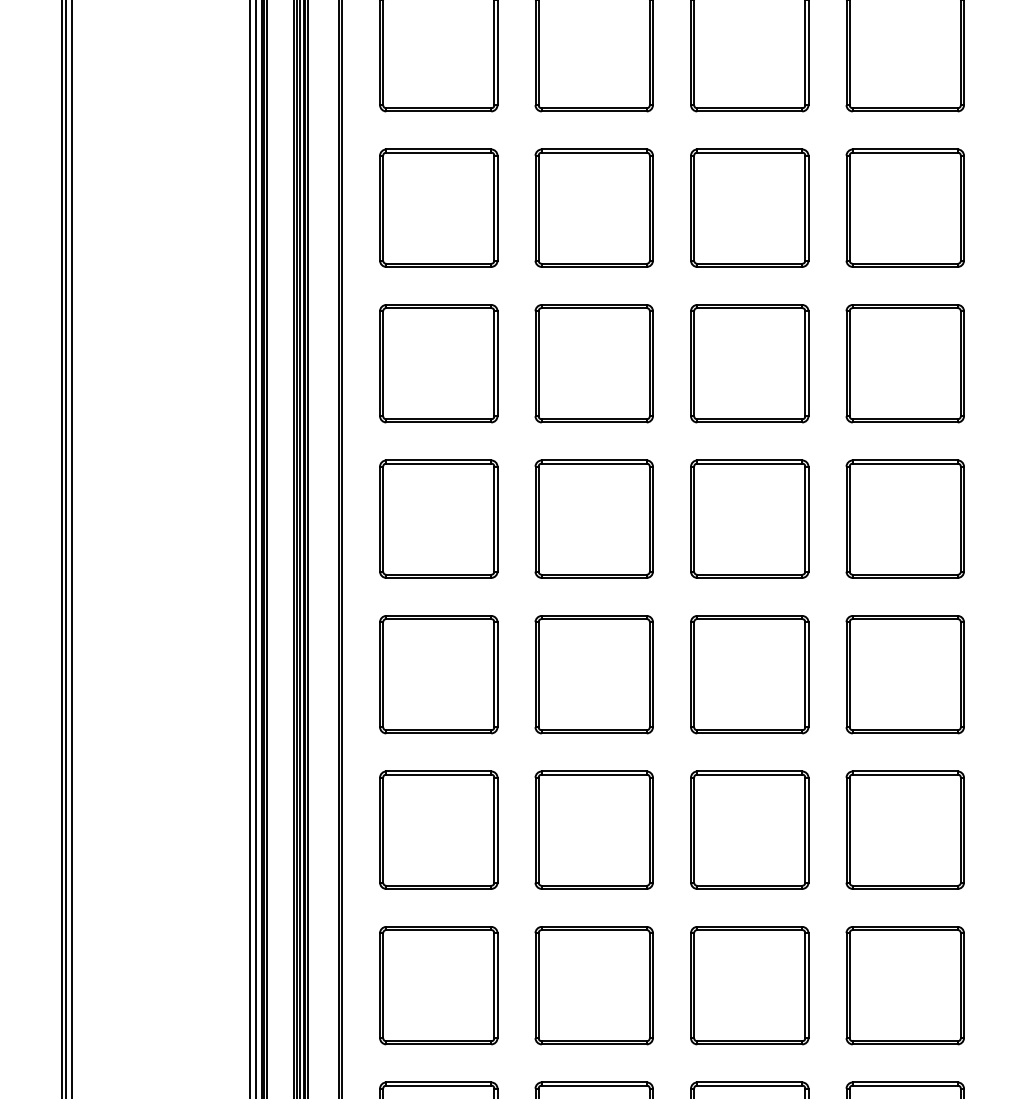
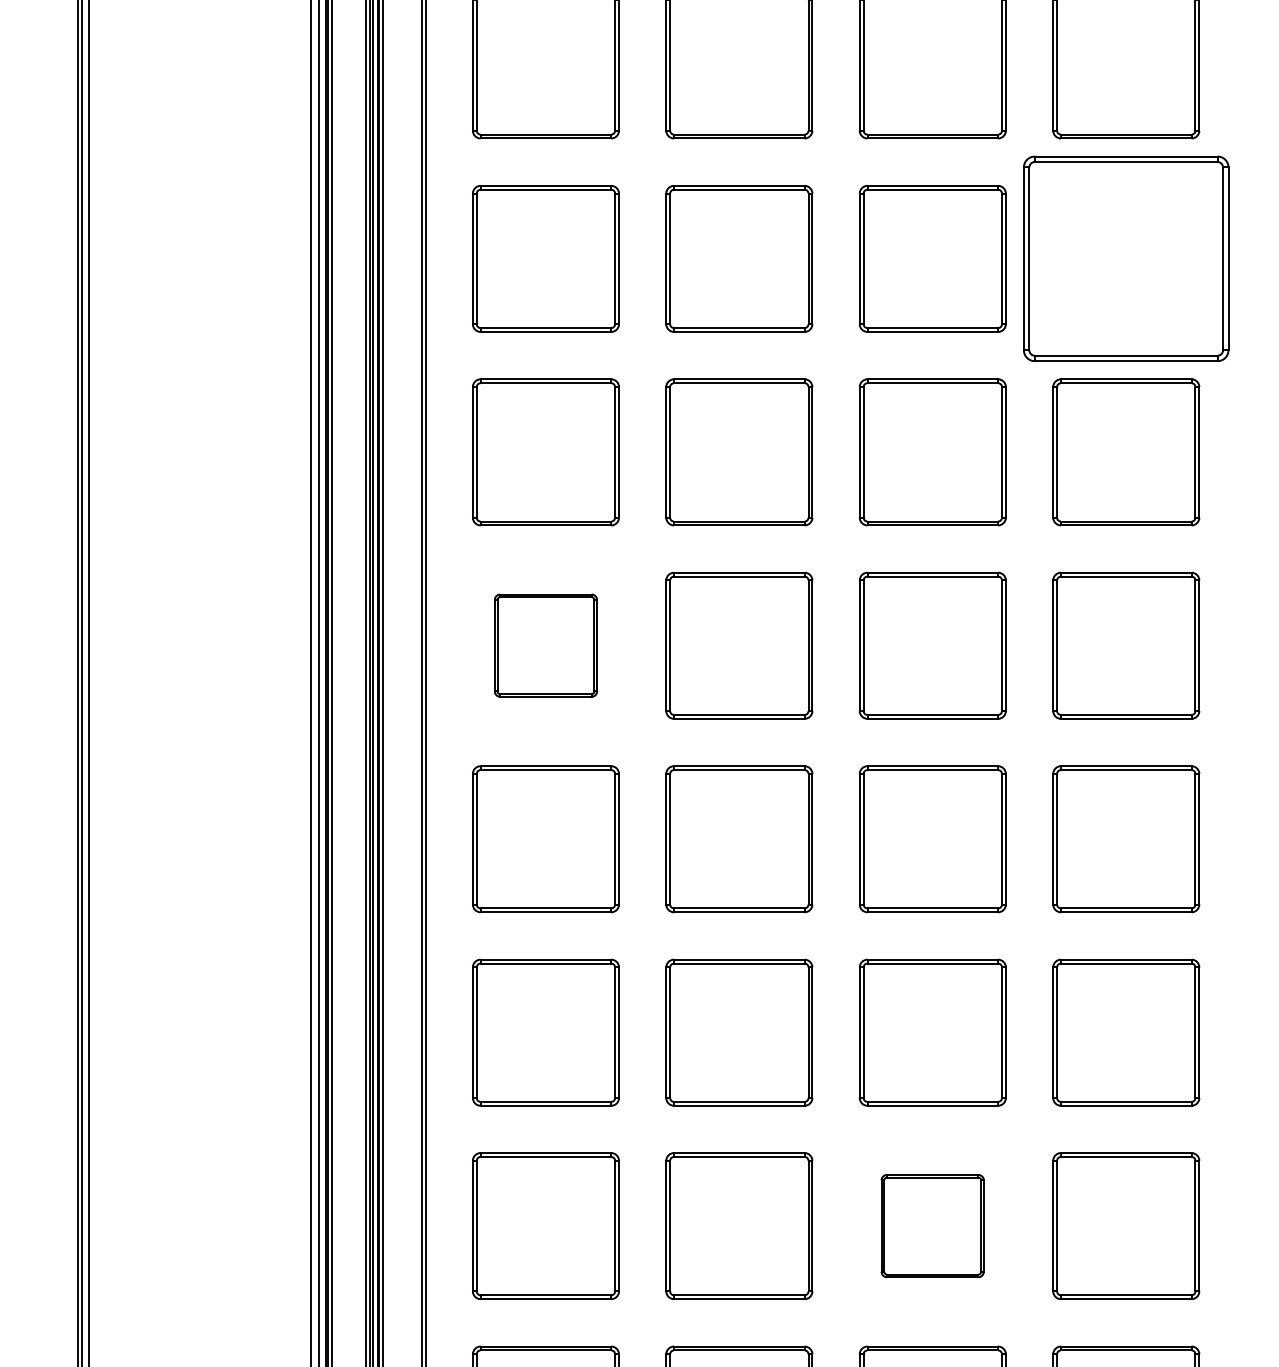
part: (905, 207) -> (1126, 258), size x1.4
part: (438, 518) -> (545, 645), size x0.7
part: (749, 985) -> (932, 1225), size x0.7

